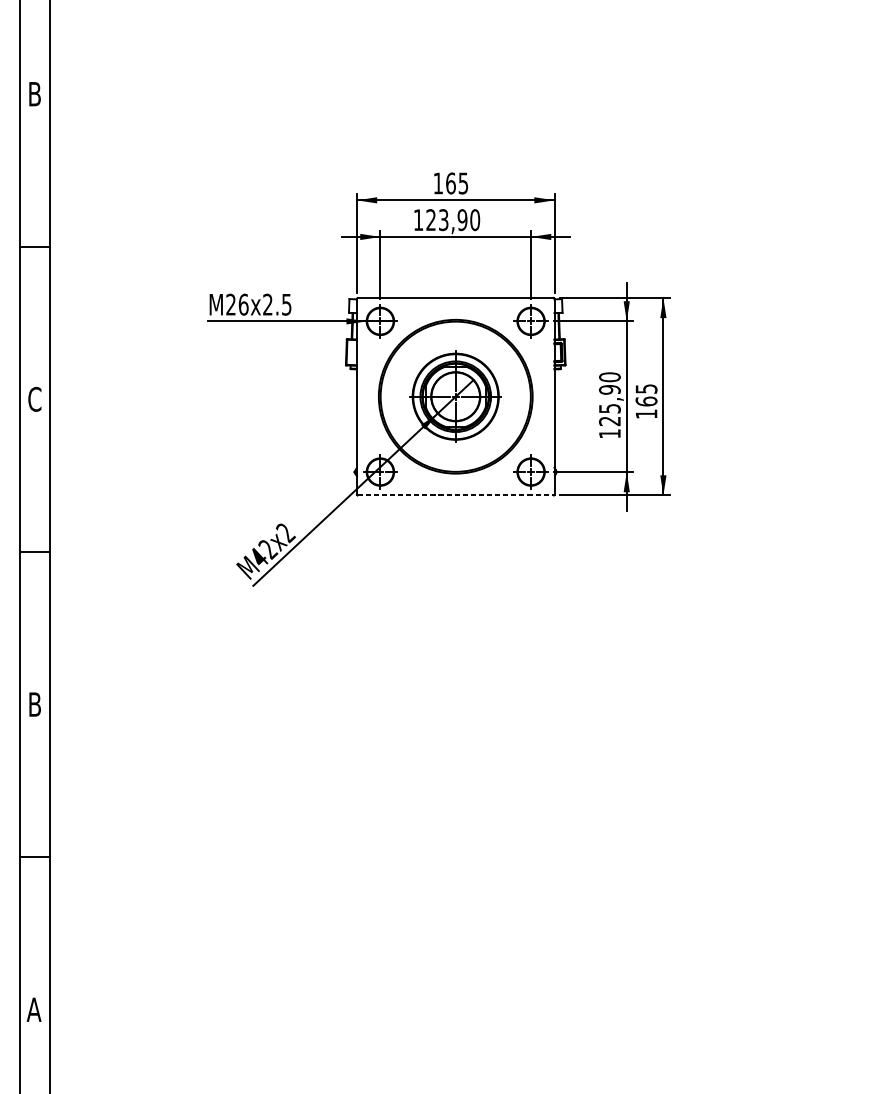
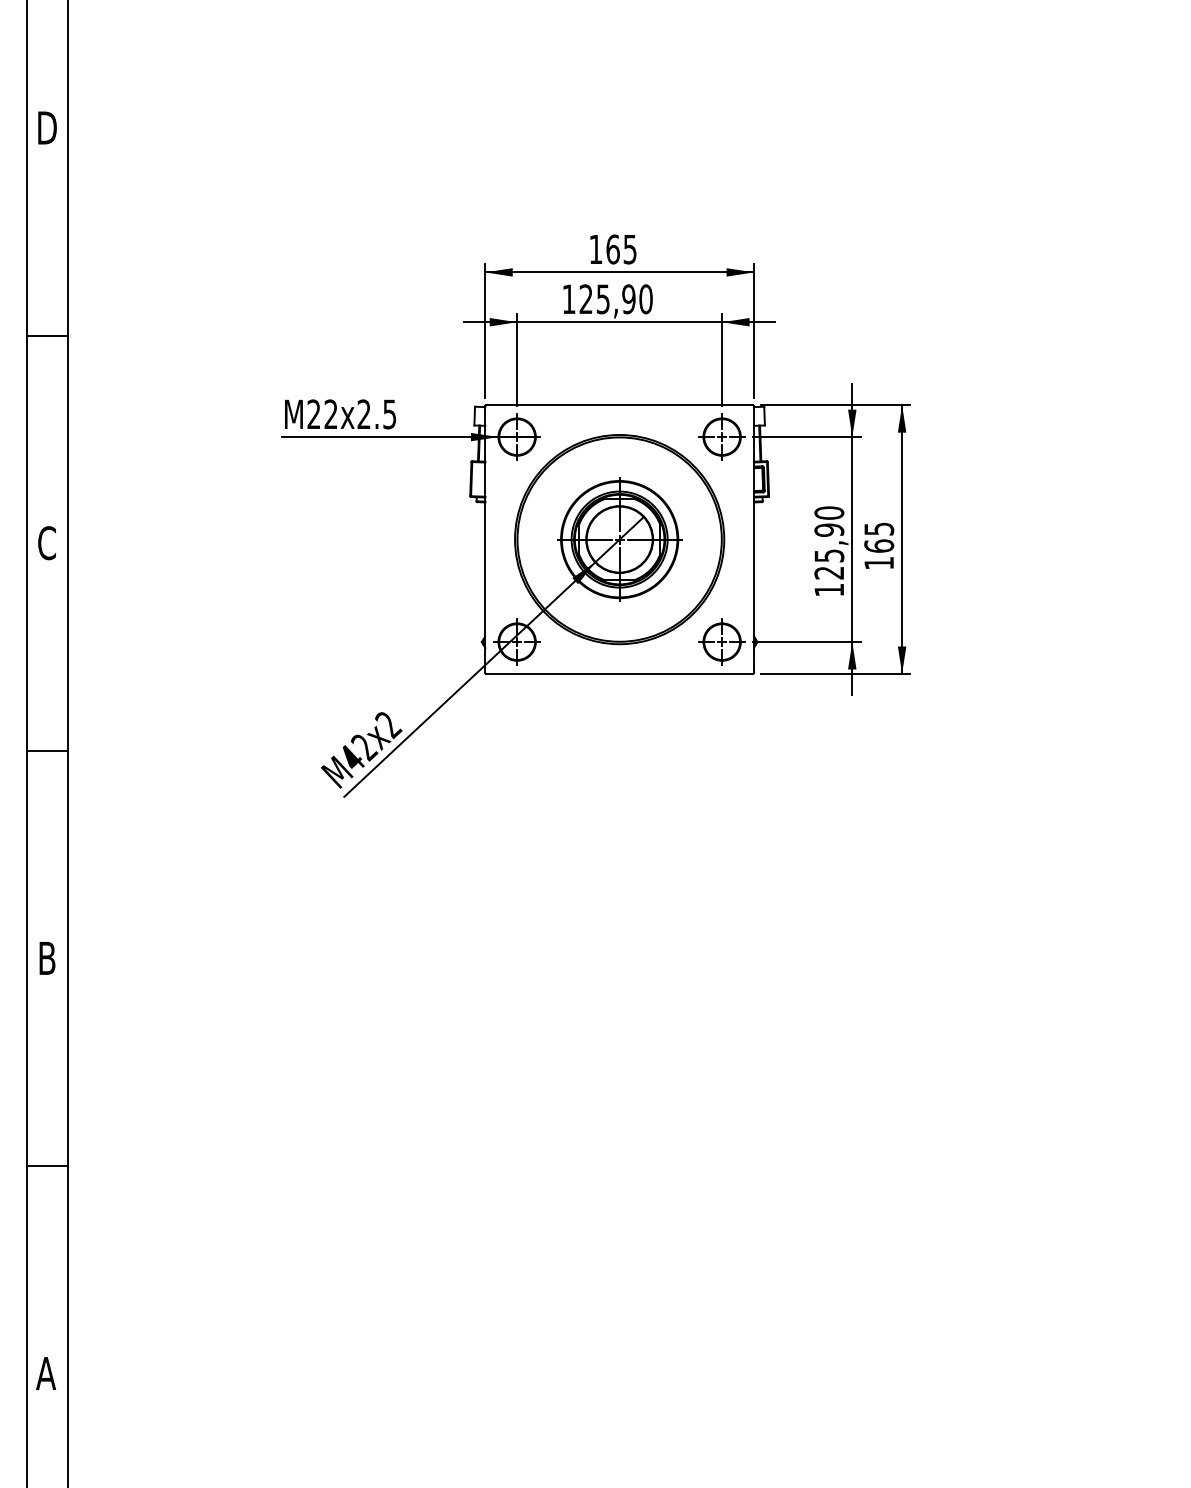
text: (35, 93) -> (47, 127), B -> D
text: (443, 219) -> (603, 298), 123,90 -> 125,90
text: (243, 304) -> (330, 414), M26x2.5 -> M22x2.5
line: (455, 495) -> (619, 673), dashed -> solid

